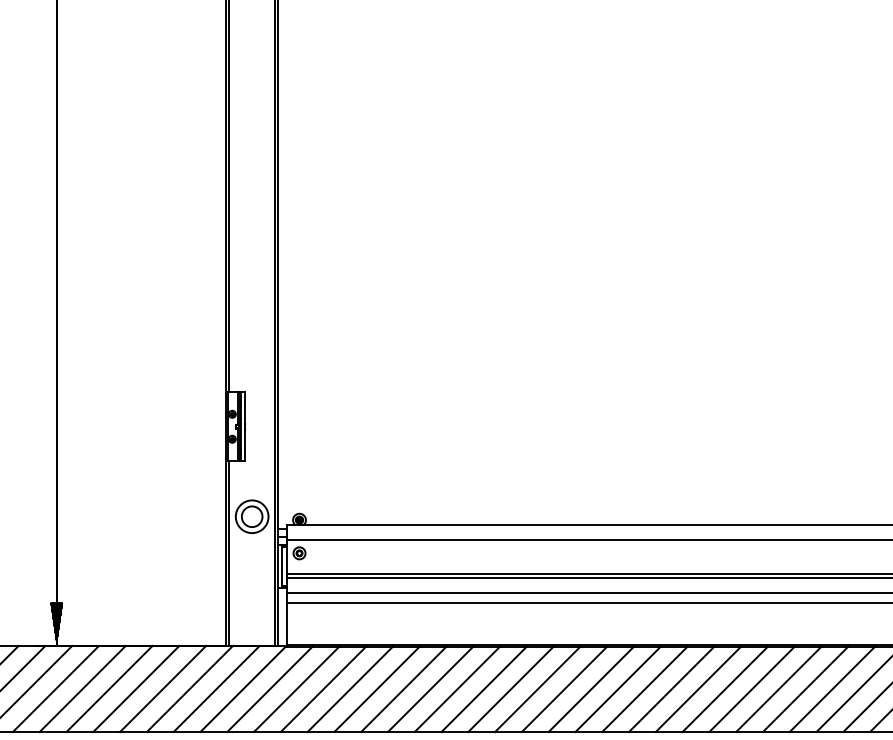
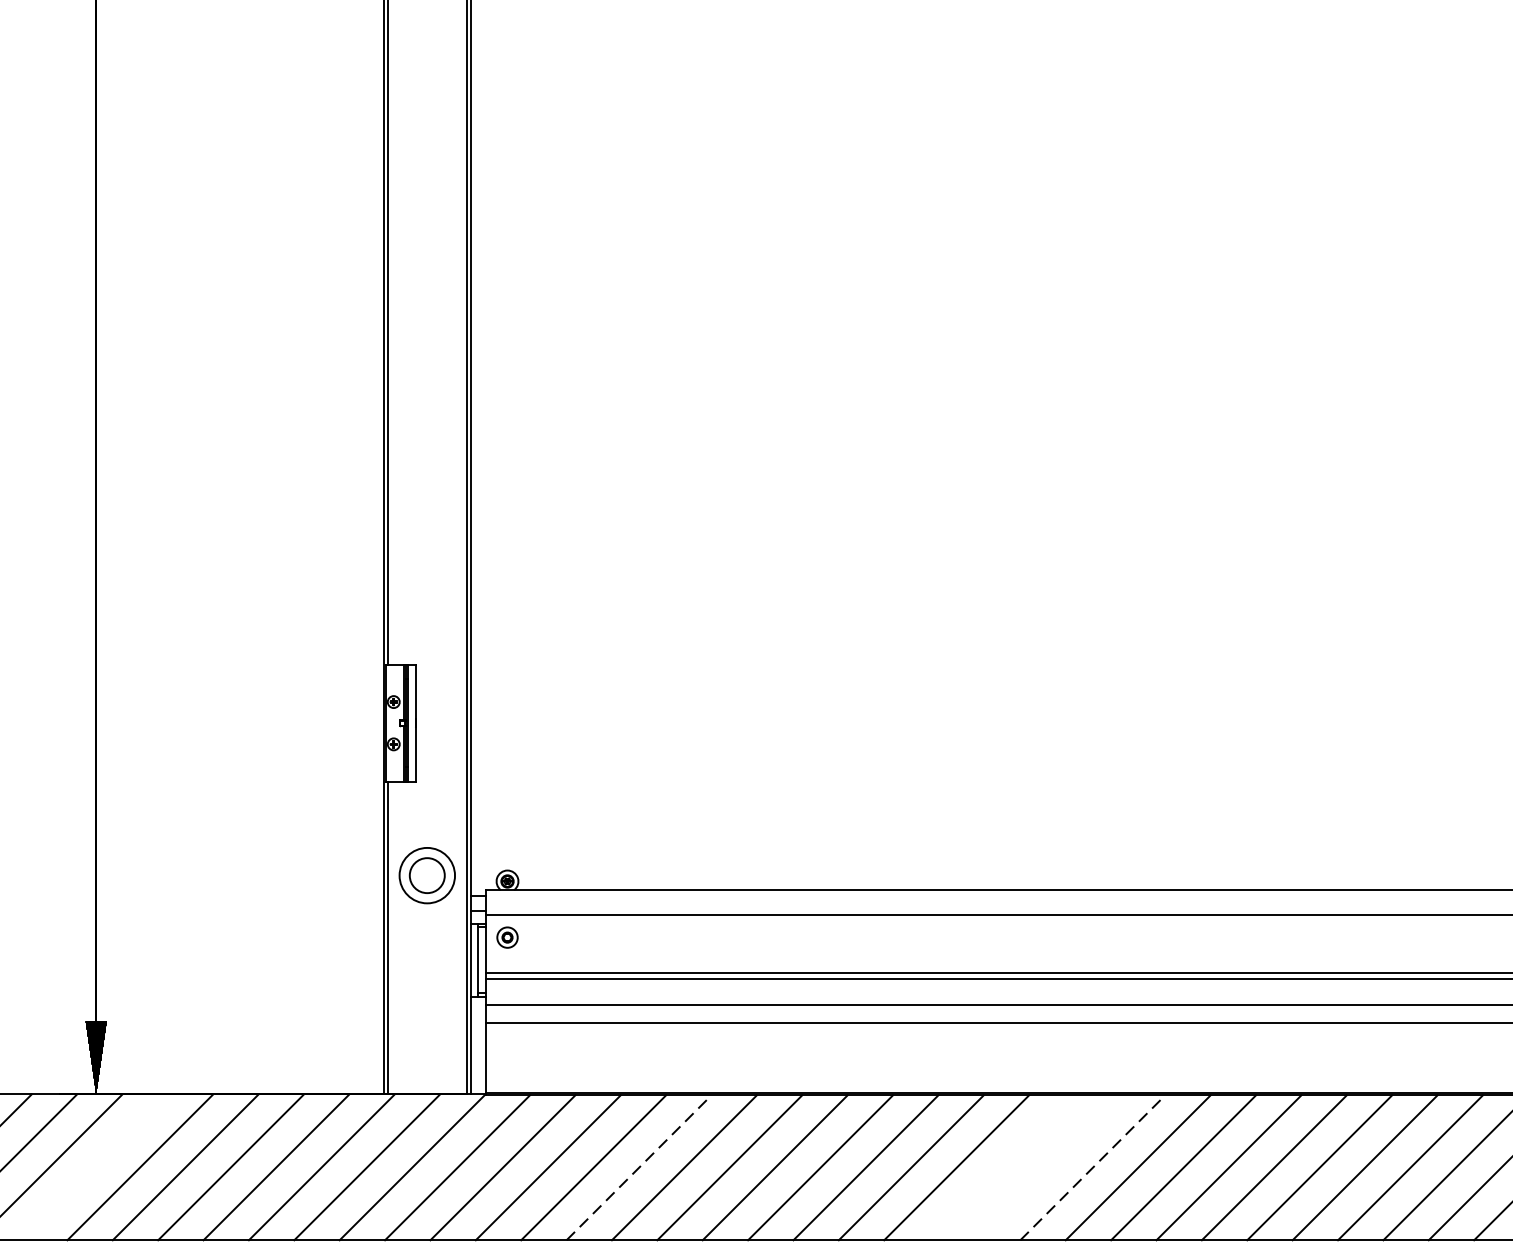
line: (55, 688) -> (94, 1166), removed
line: (377, 688) -> (639, 1166), solid -> dashed
line: (645, 688) -> (1093, 1166), solid -> dashed
line: (591, 689) -> (1002, 1168), removed
line: (617, 689) -> (1046, 1168), removed

